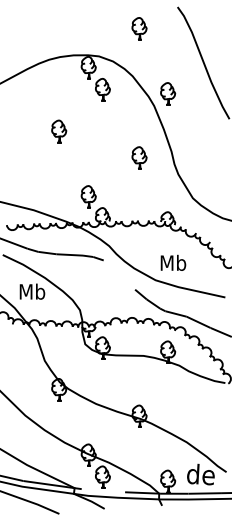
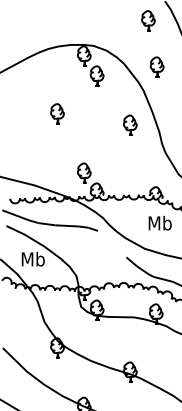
part: (139, 28) -> (148, 20), moved
part: (168, 93) -> (157, 66), moved
part: (139, 157) -> (130, 124), moved
text: (173, 262) -> (160, 222), moved

